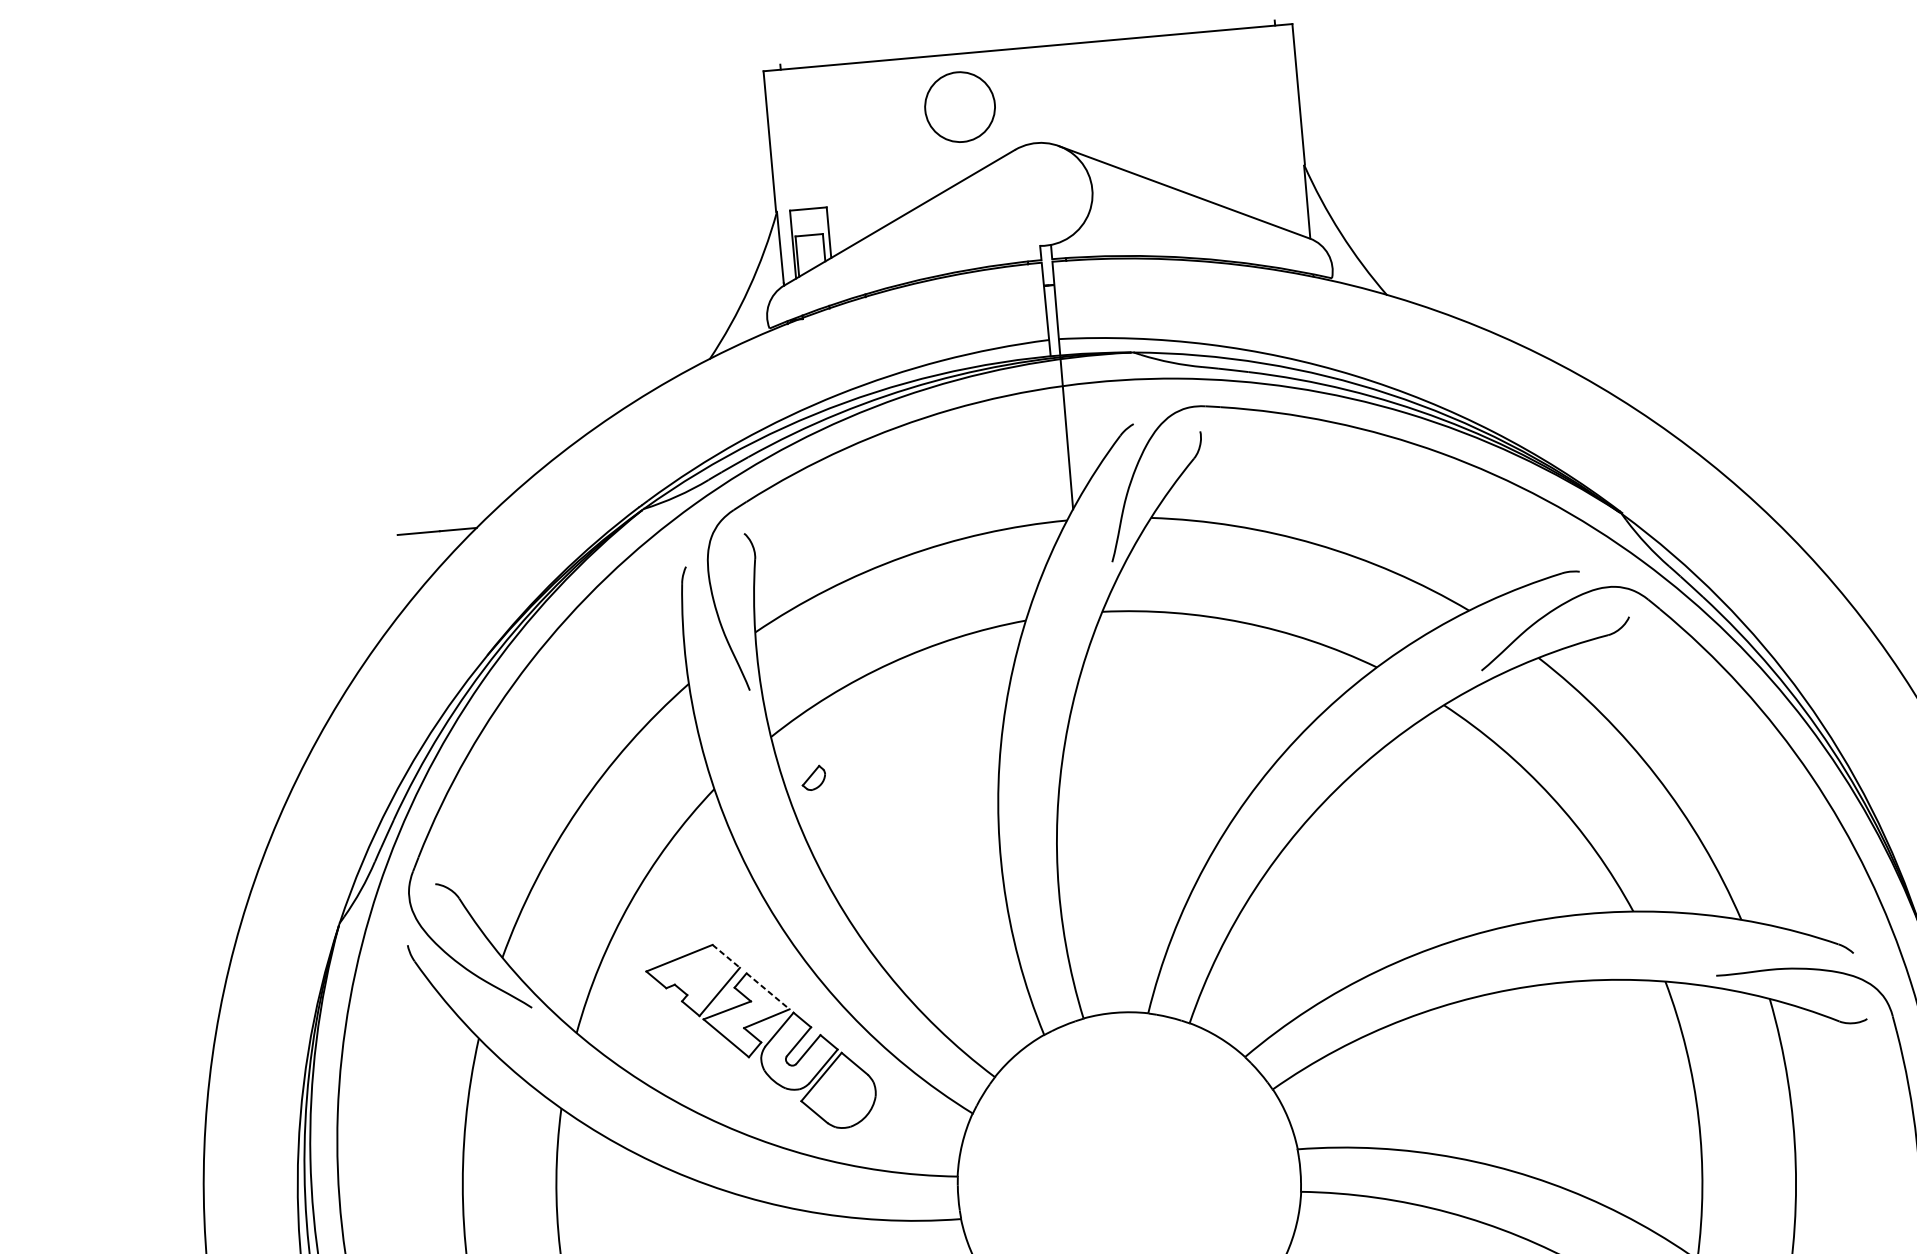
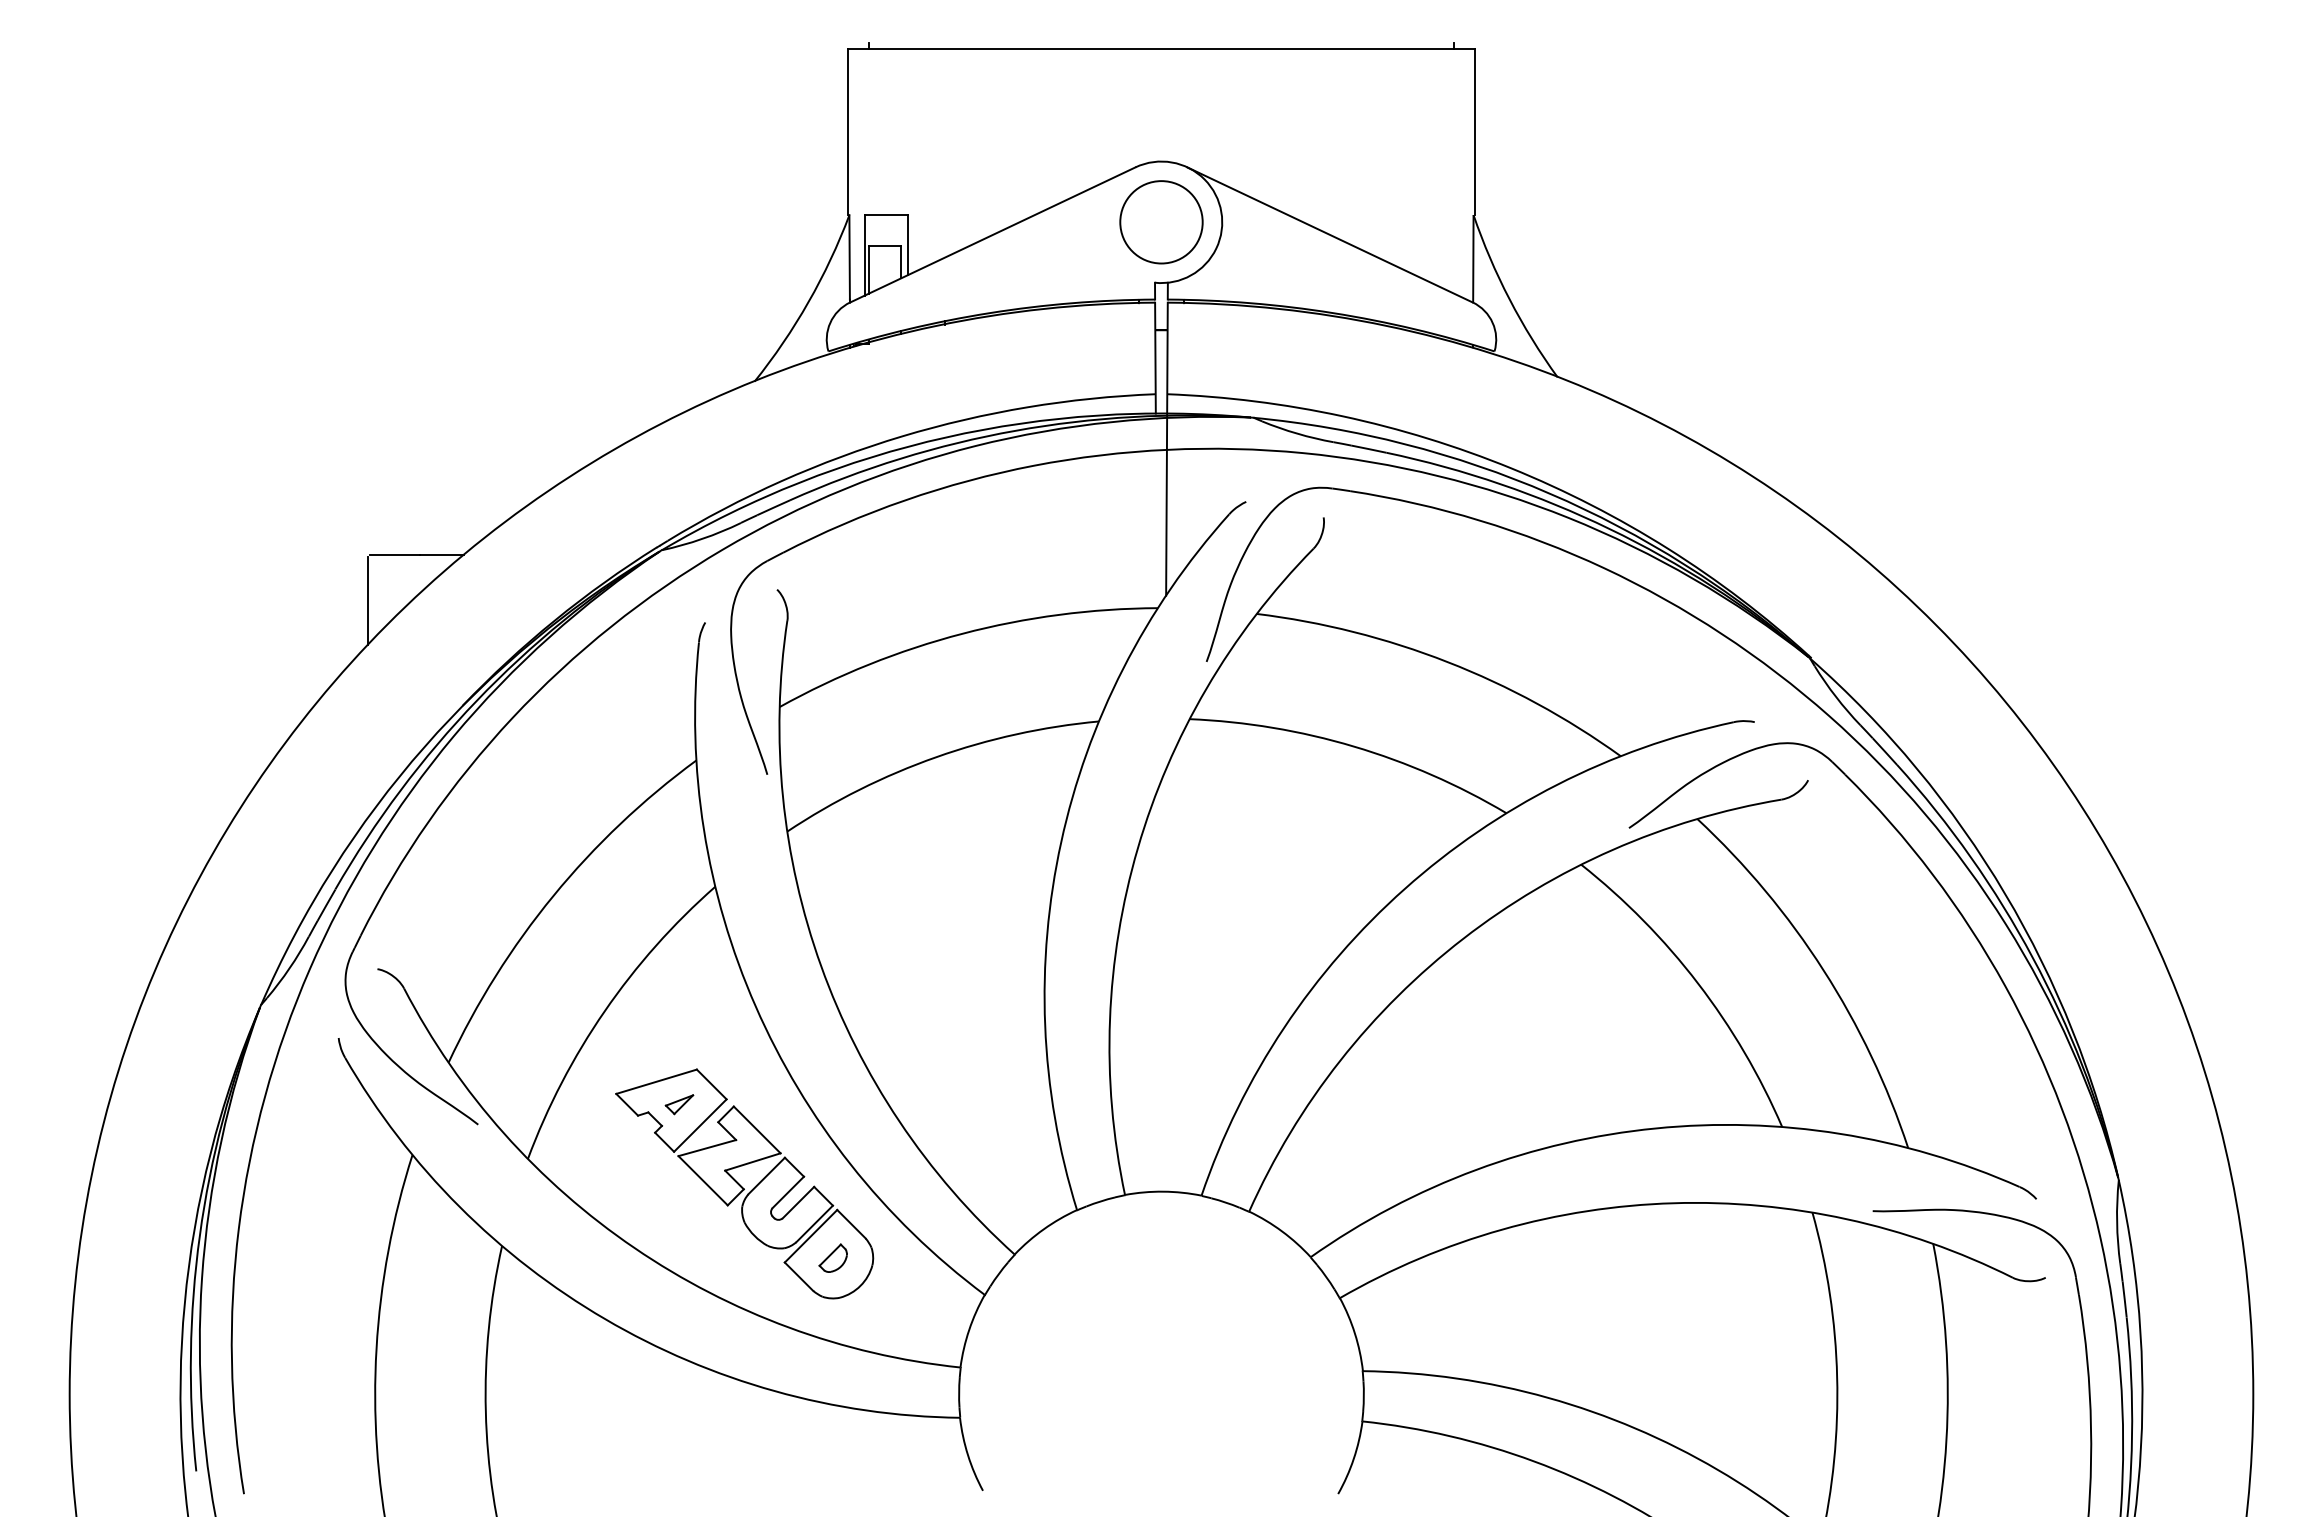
circle: (960, 107) -> (1161, 222), moved
line: (399, 573) -> (368, 600), added
part: (813, 777) -> (832, 1257), moved
line: (726, 956) -> (712, 1084), dashed -> solid
part: (700, 975) -> (679, 1104), added
line: (768, 991) -> (757, 1130), dashed -> solid

